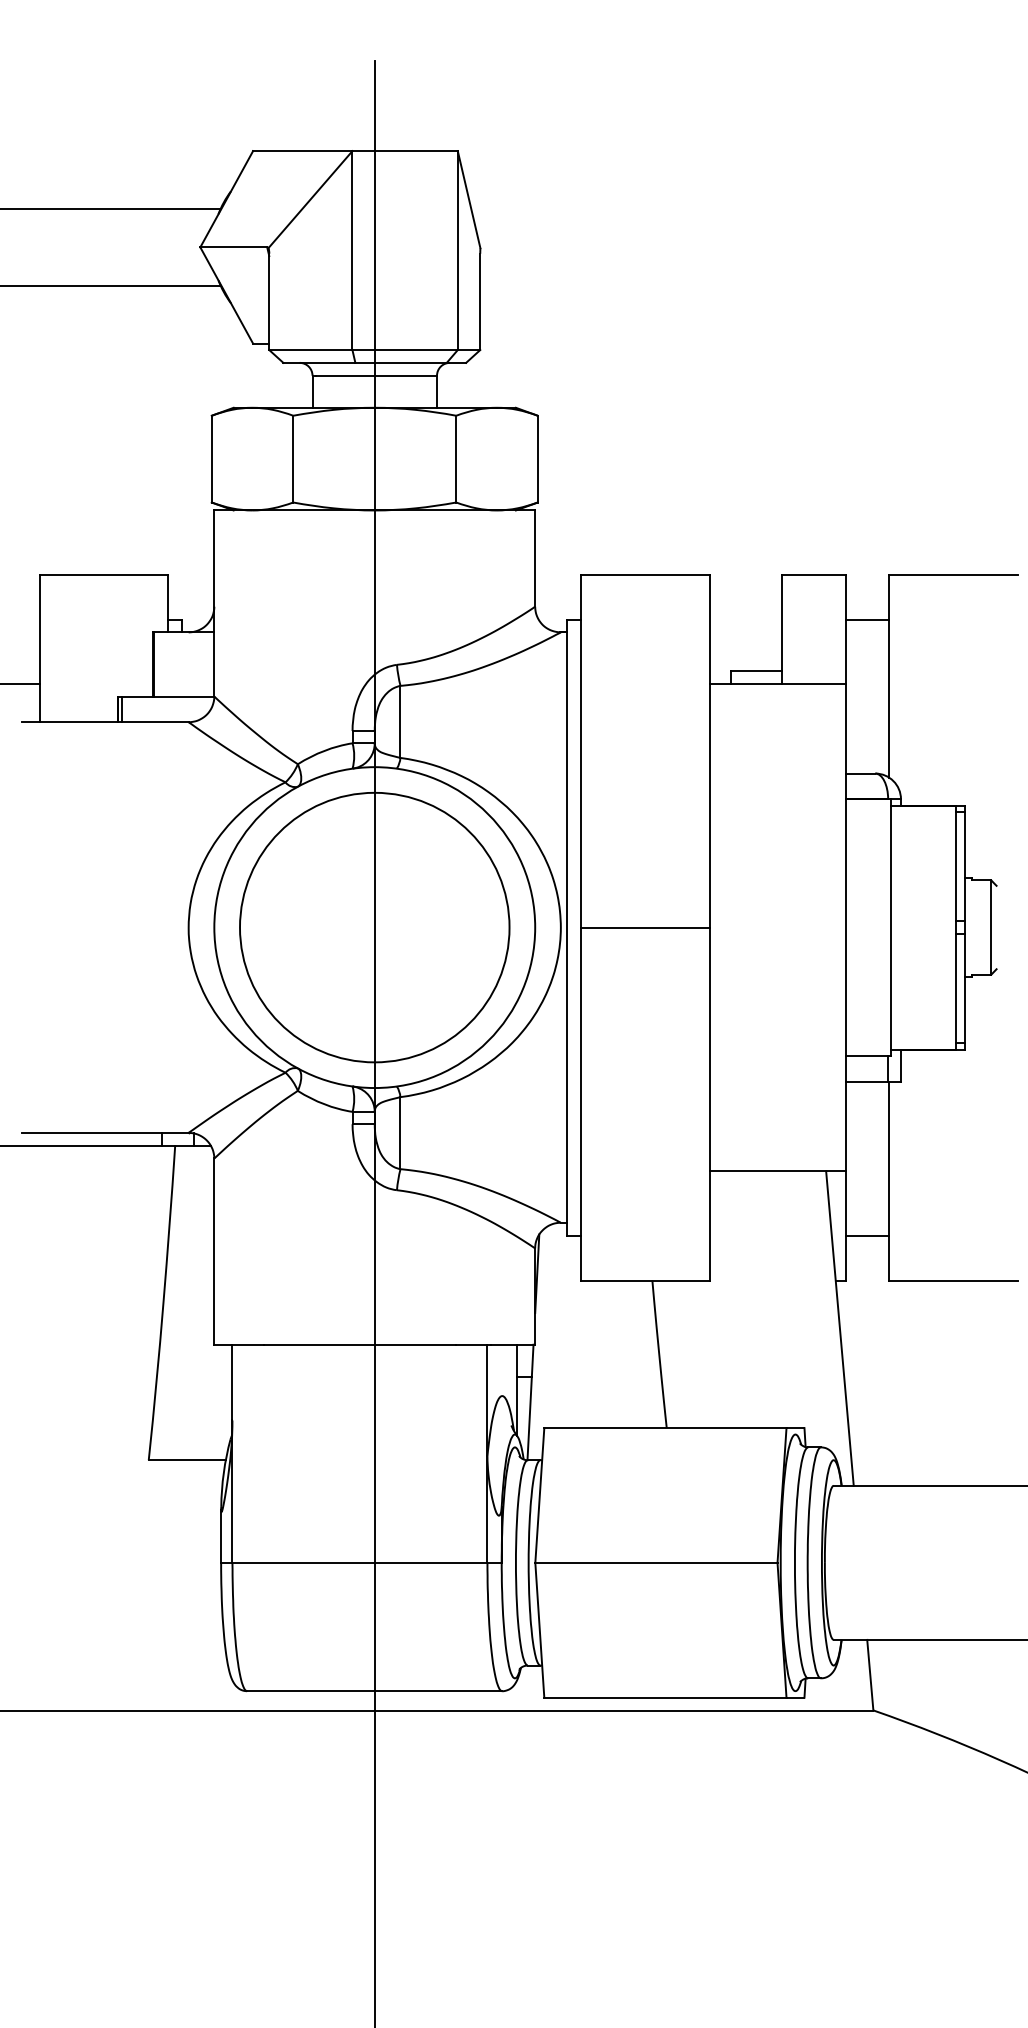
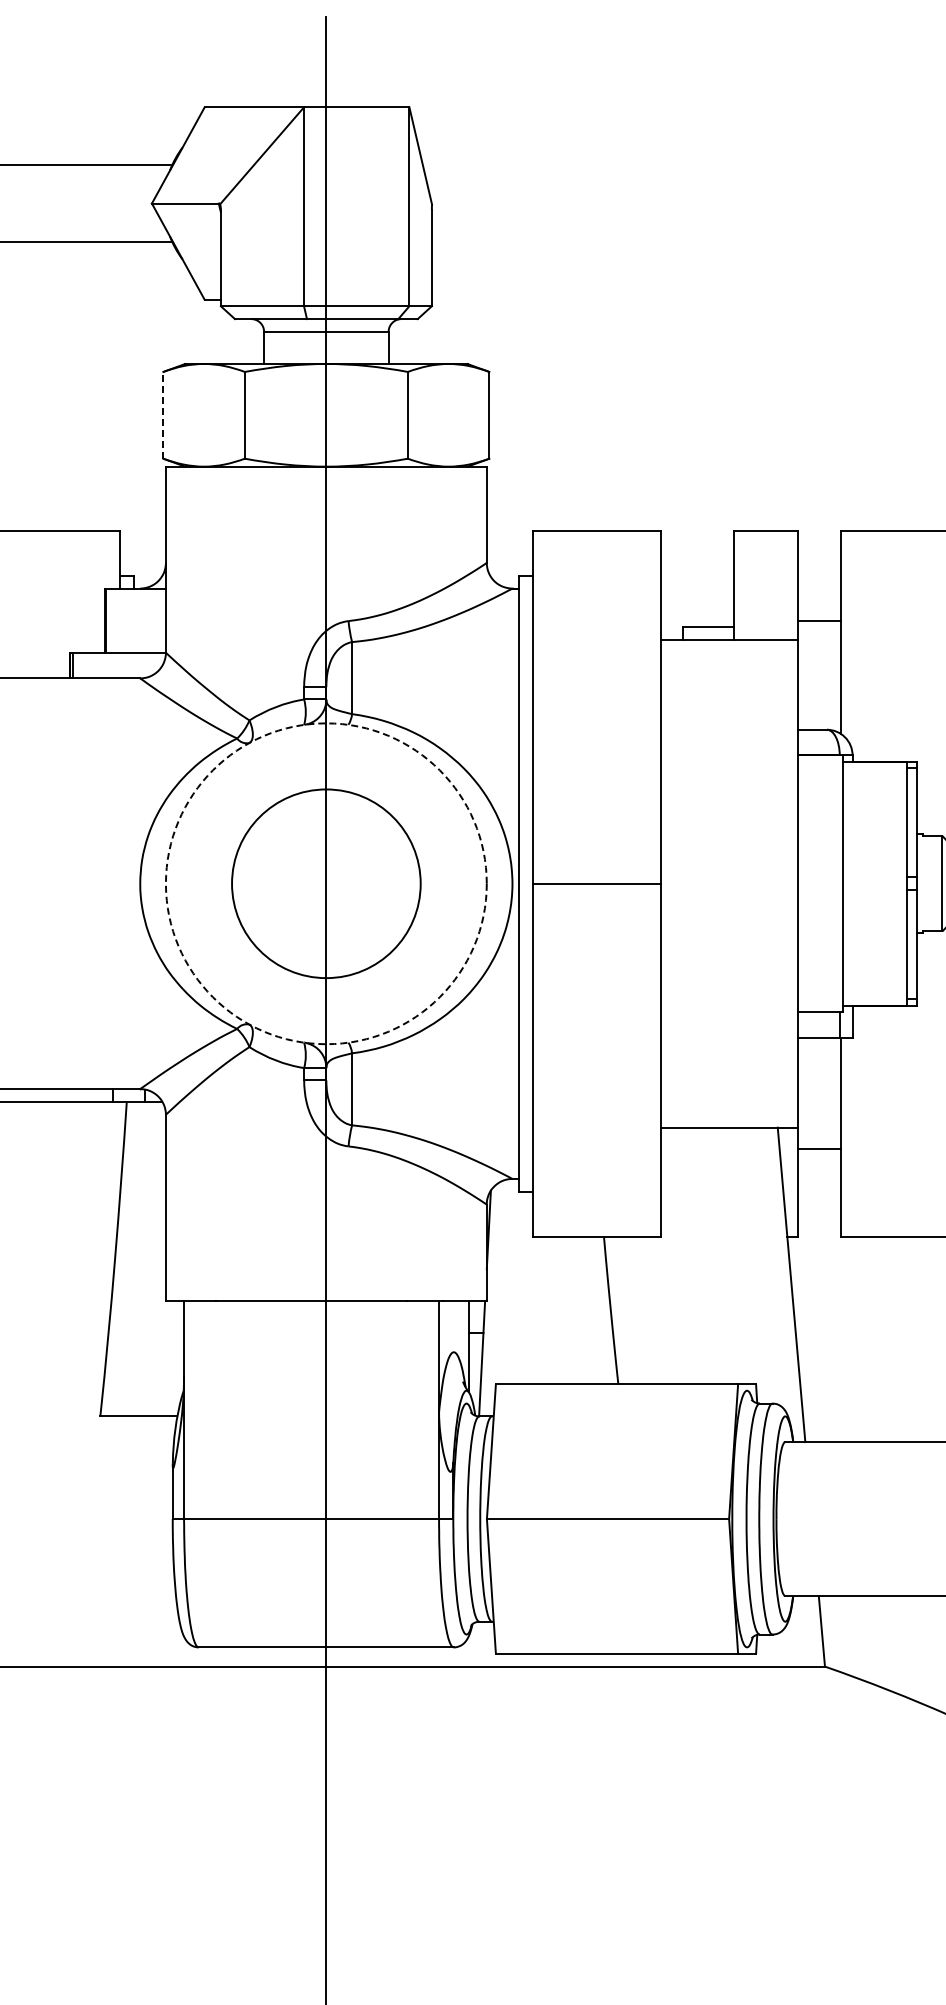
line: (211, 458) -> (163, 414), solid -> dashed
line: (867, 619) -> (819, 620), moved
circle: (374, 927) -> (326, 883), size x0.7
circle: (374, 927) -> (326, 883), solid -> dashed
line: (867, 1235) -> (819, 1148), moved

